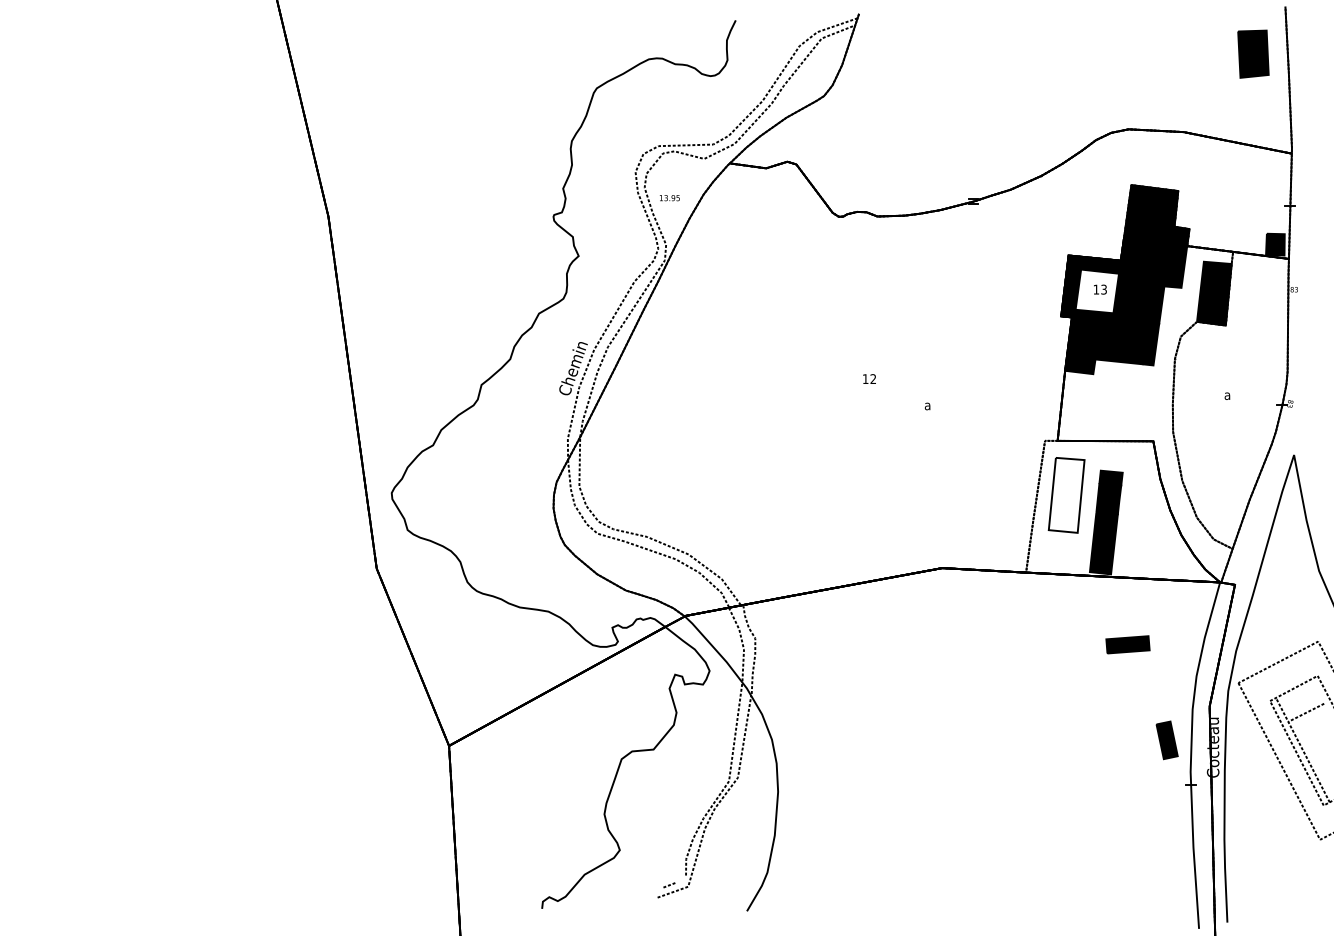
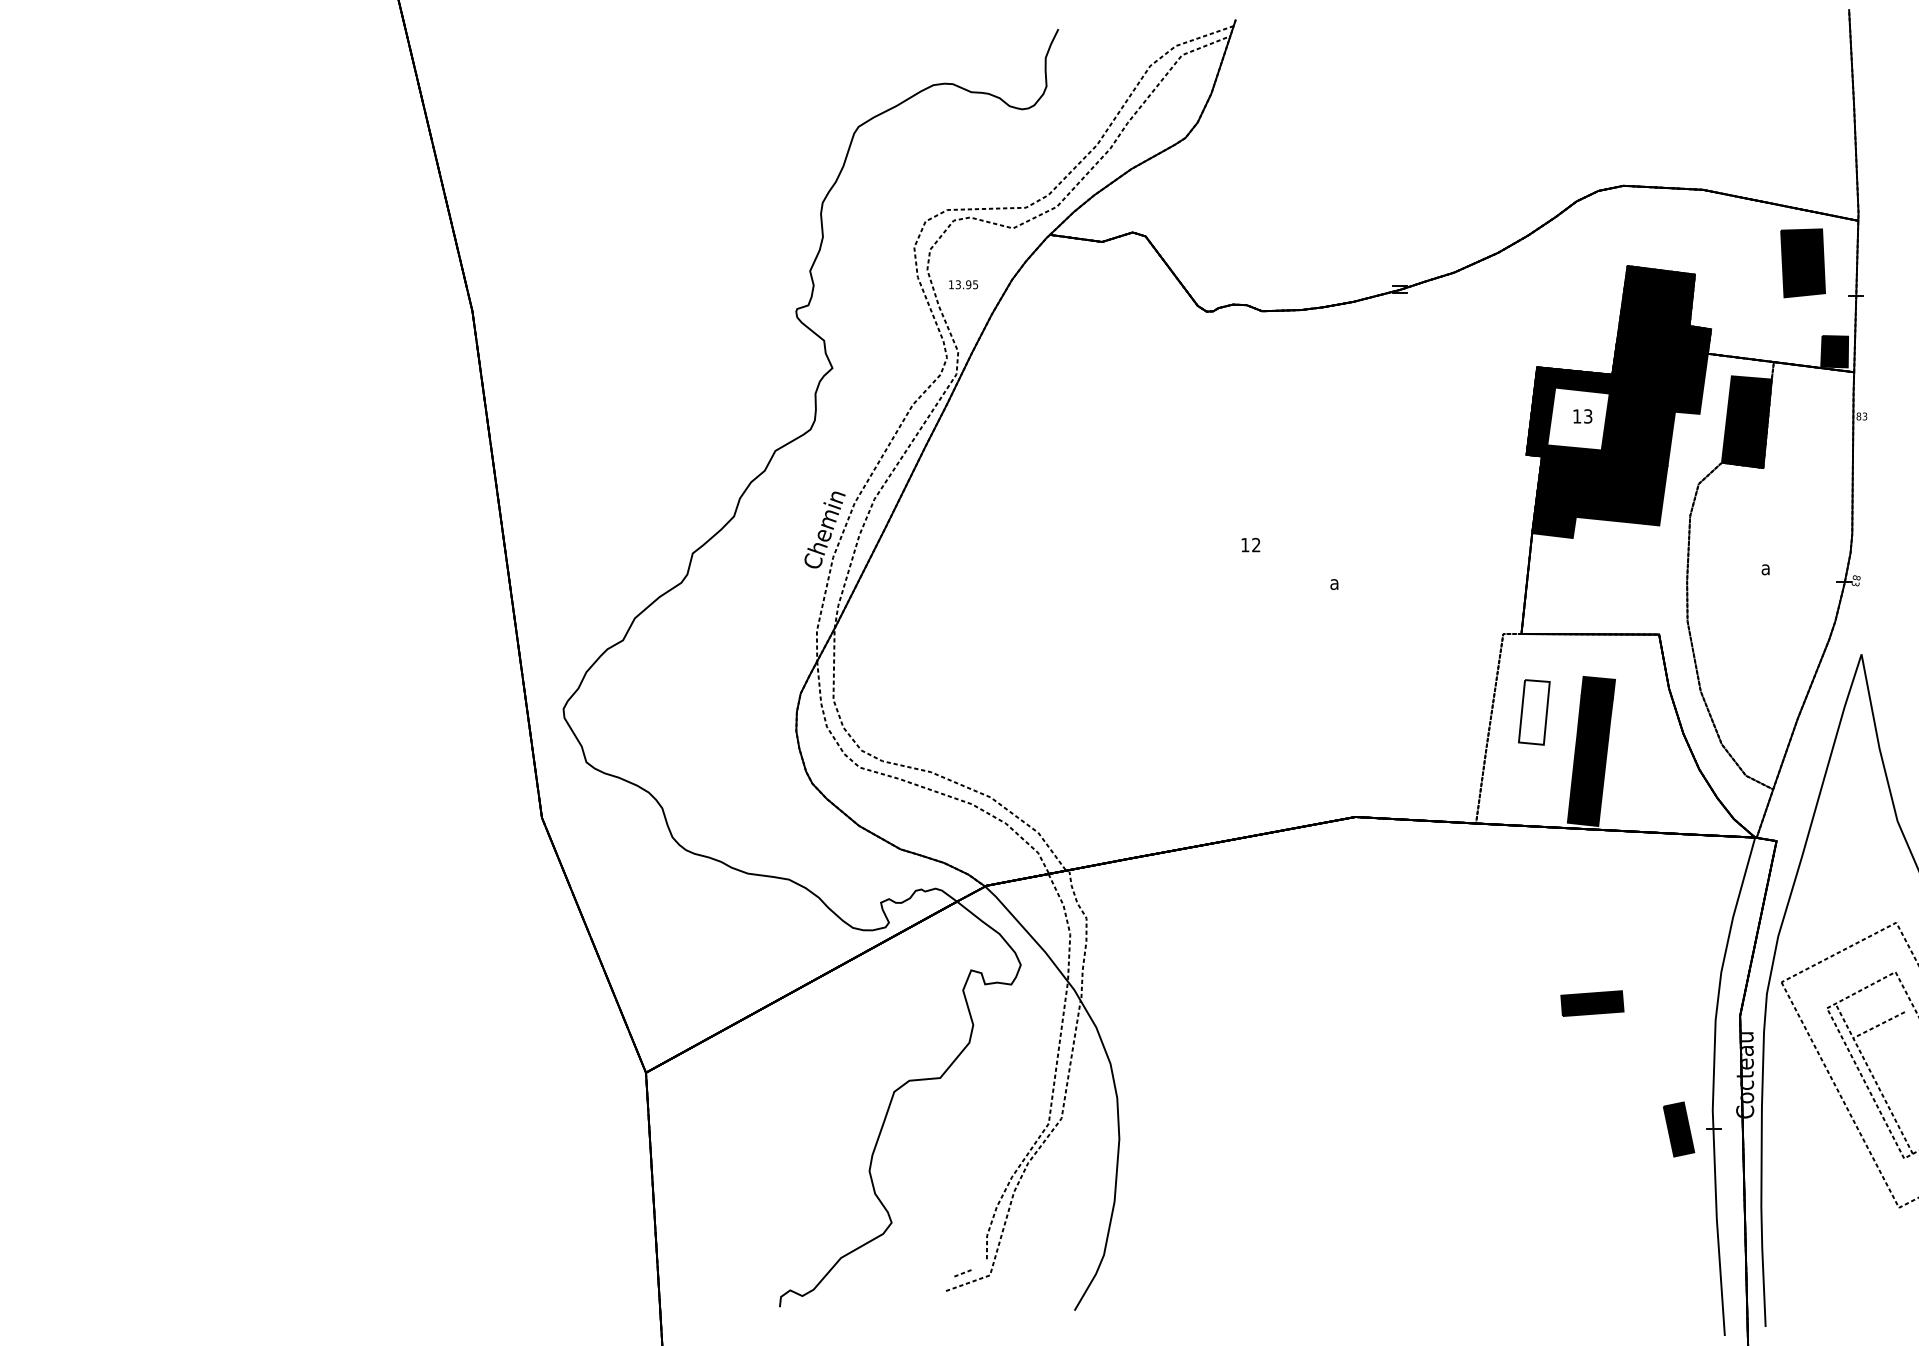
part: (1253, 53) -> (1803, 262), moved
part: (1066, 495) -> (1534, 712), size x0.6
part: (1127, 644) -> (1591, 1003), moved
part: (1166, 740) -> (1678, 1129), moved

